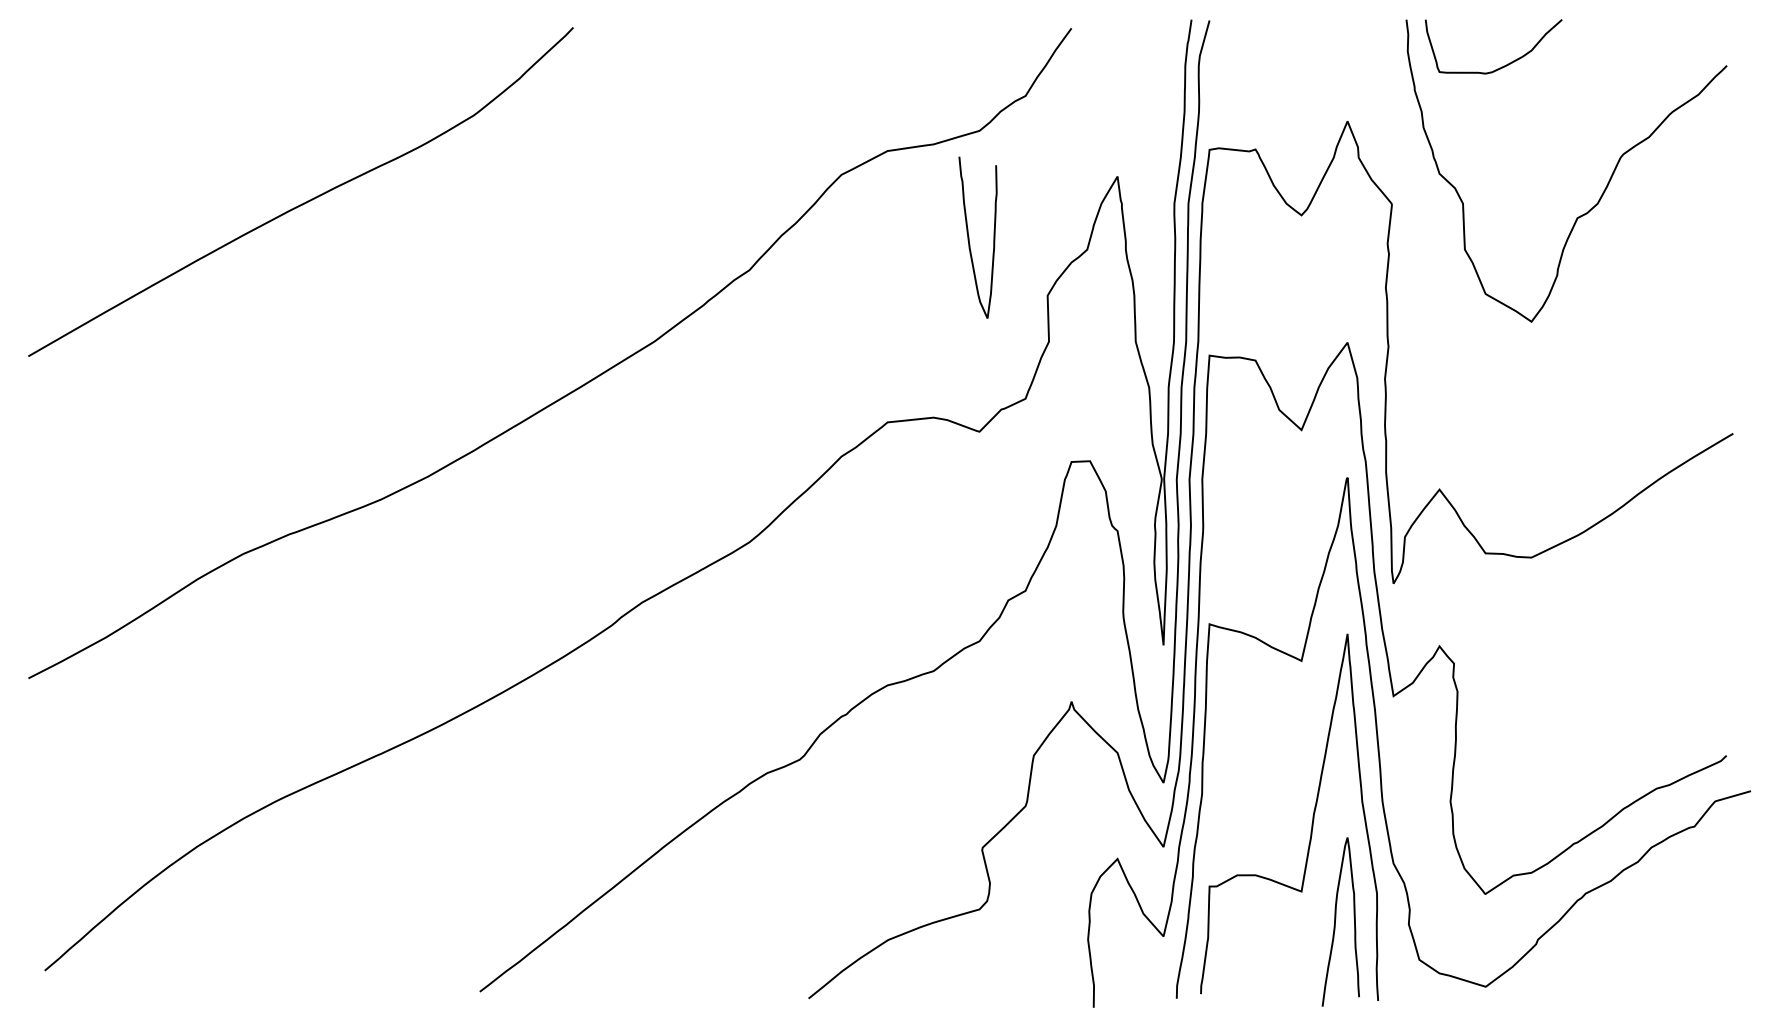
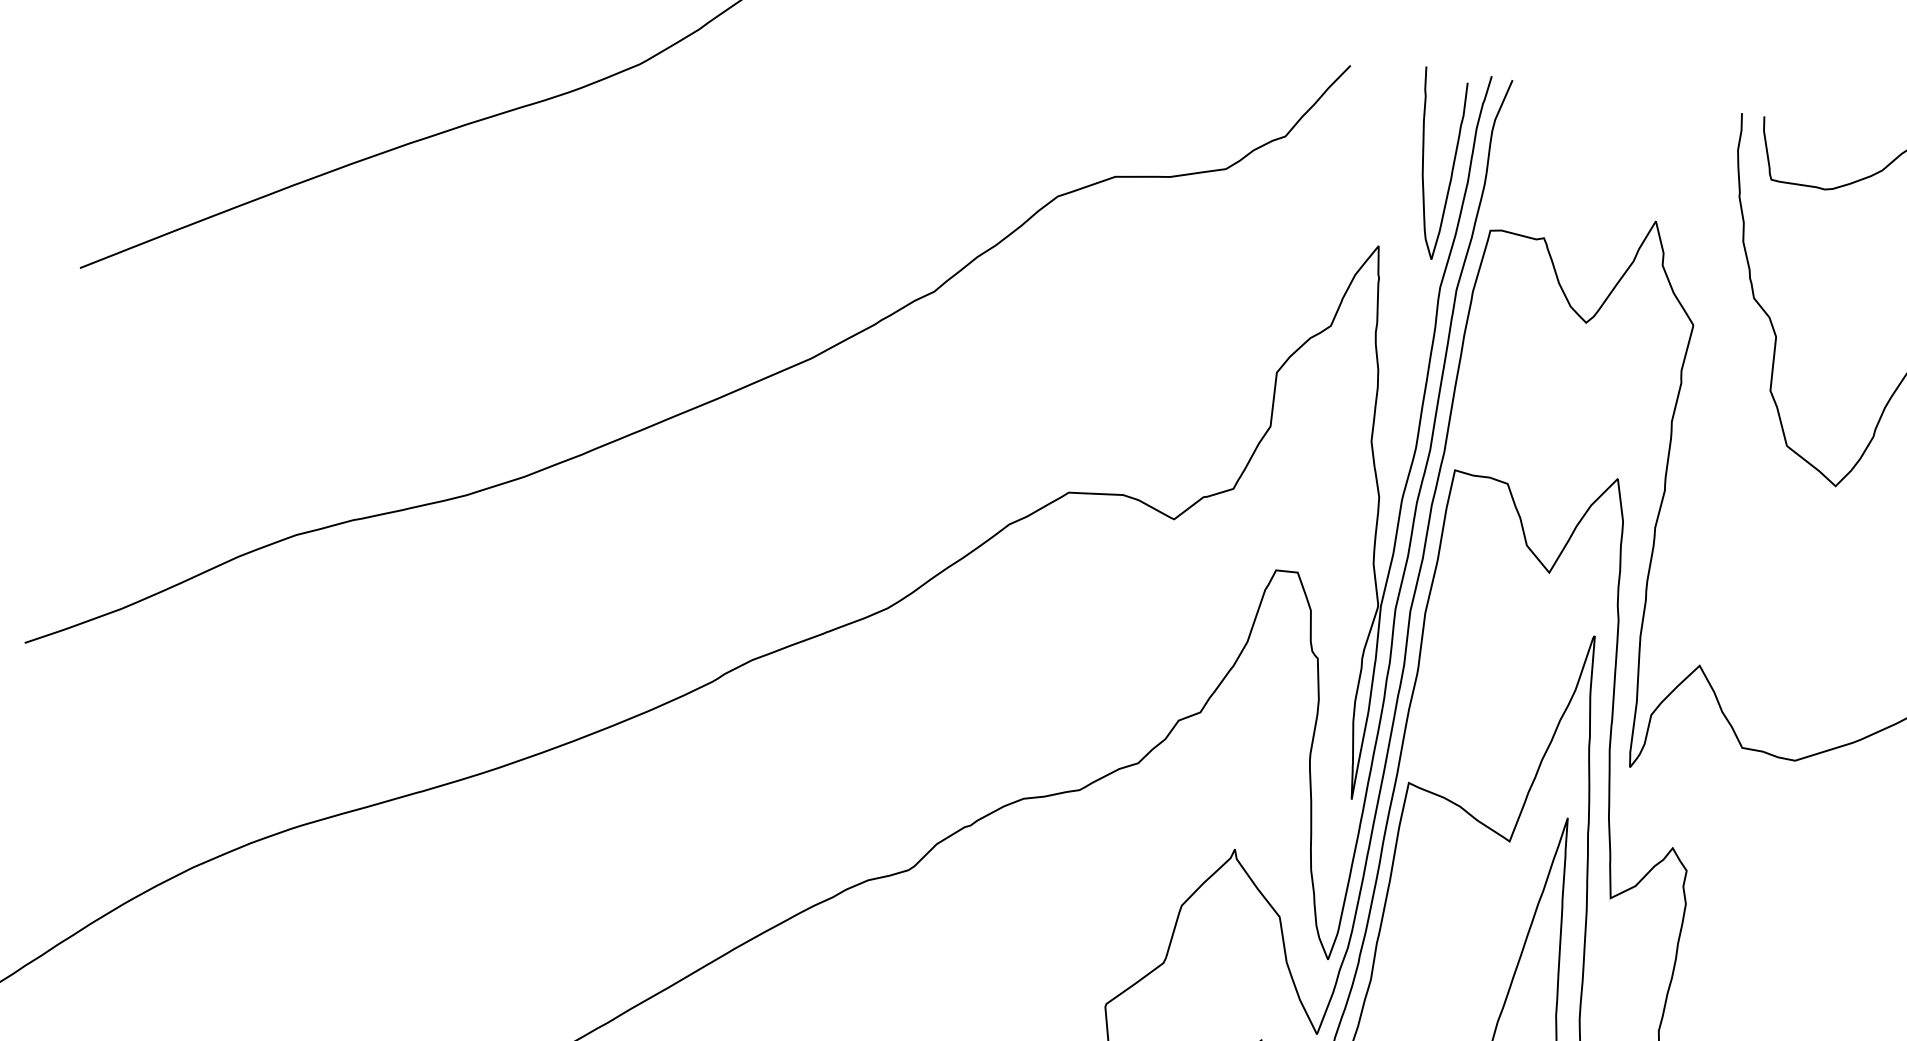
curve: (969, 237) -> (1424, 162), moved

